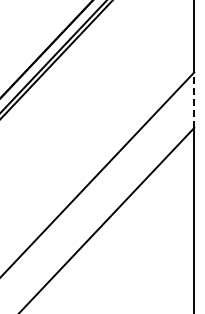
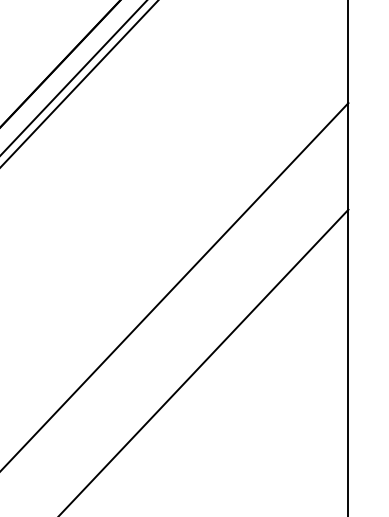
line: (194, 100) -> (348, 157), dashed -> solid

